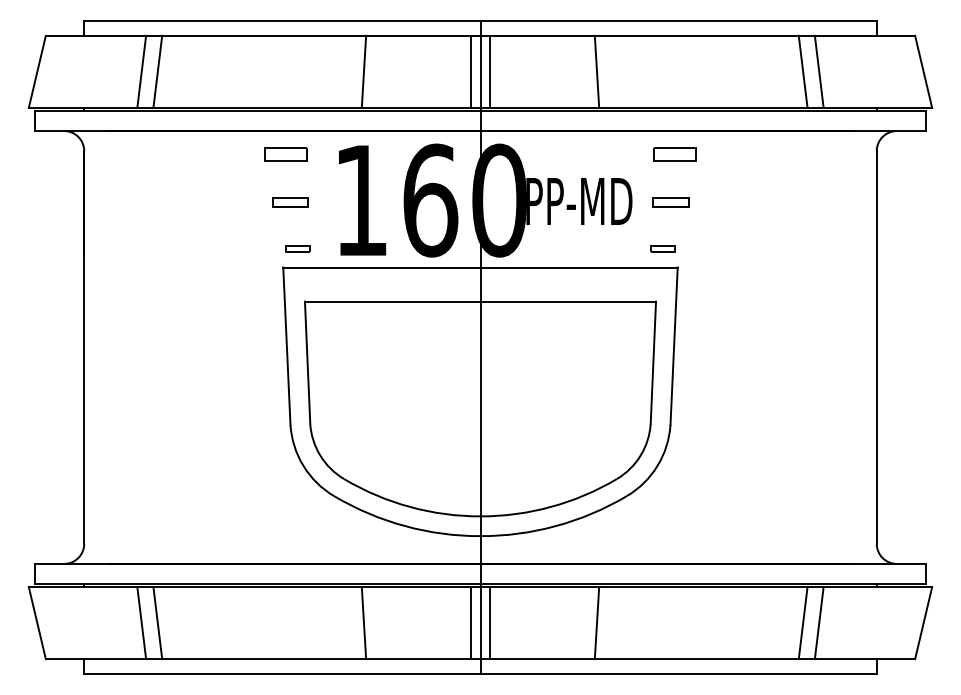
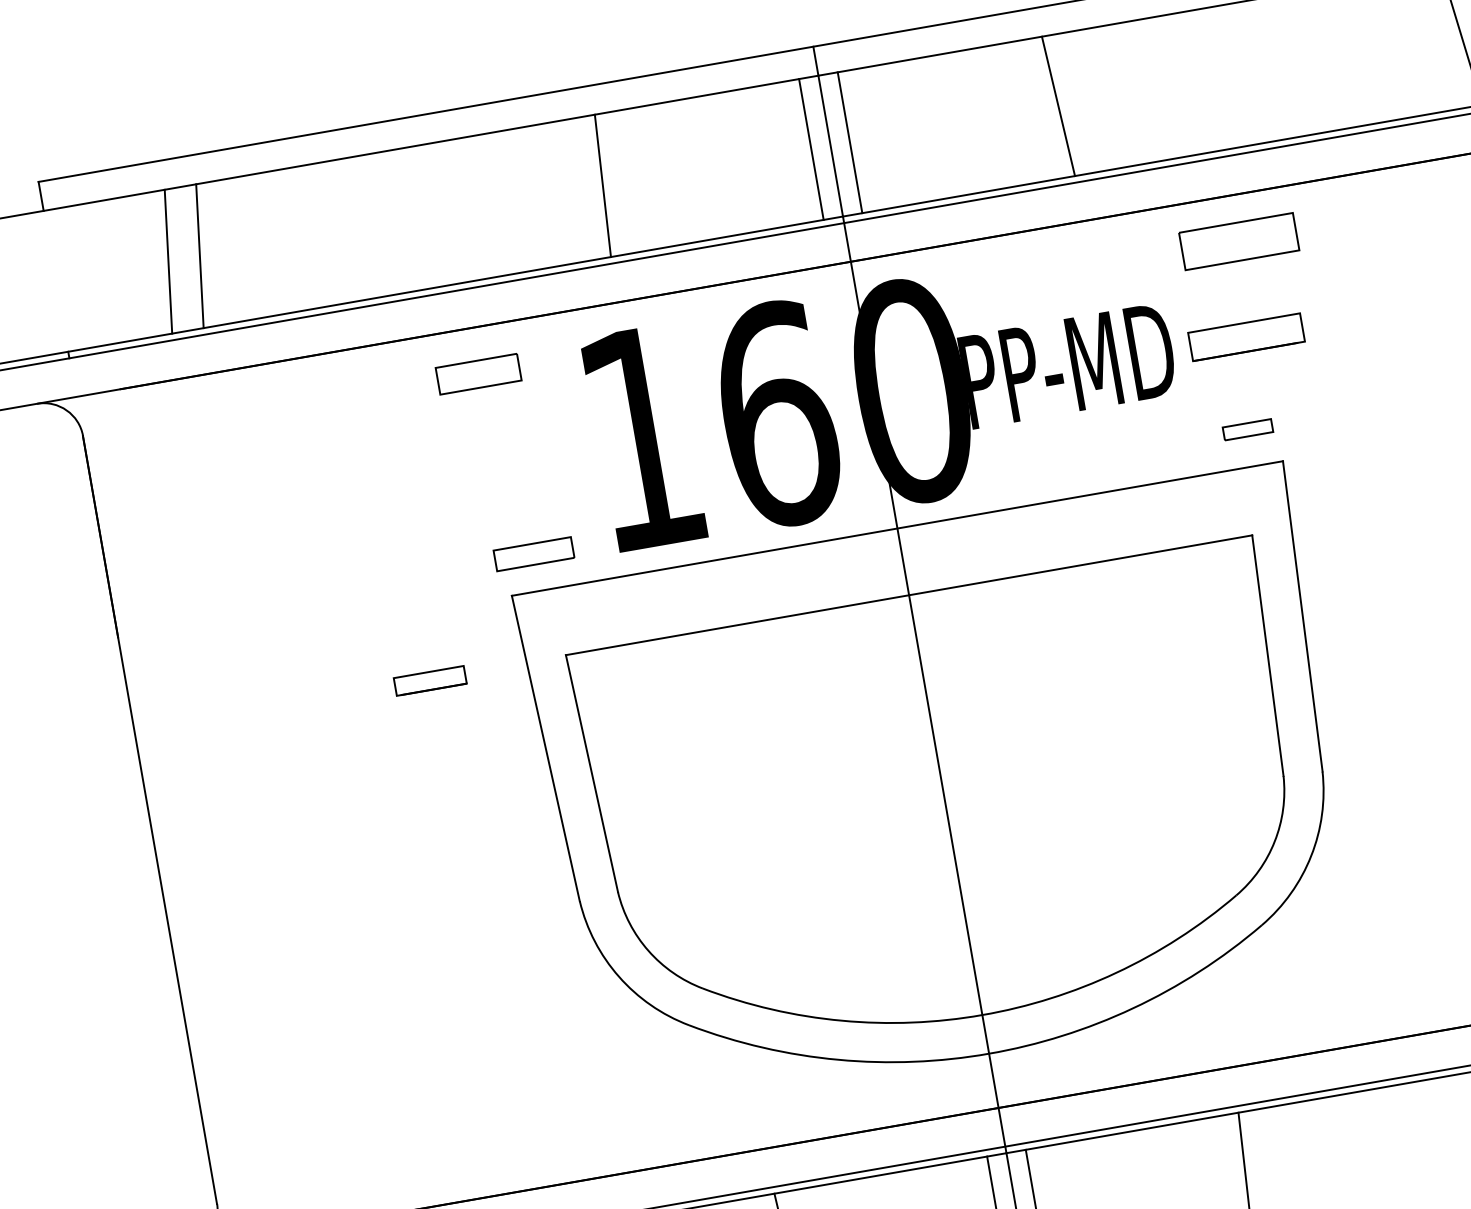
part: (674, 154) -> (1238, 241), size x1.4
part: (290, 202) -> (430, 680), moved
part: (670, 202) -> (1246, 336), size x1.6
part: (297, 248) -> (533, 553), size x1.6

